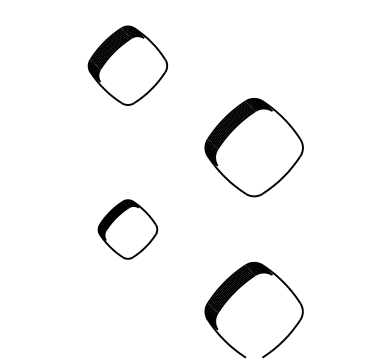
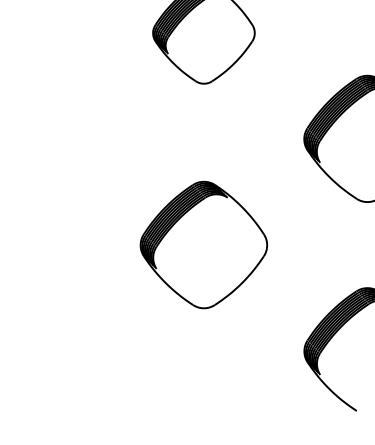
part: (127, 229) -> (203, 244), size x1.67

